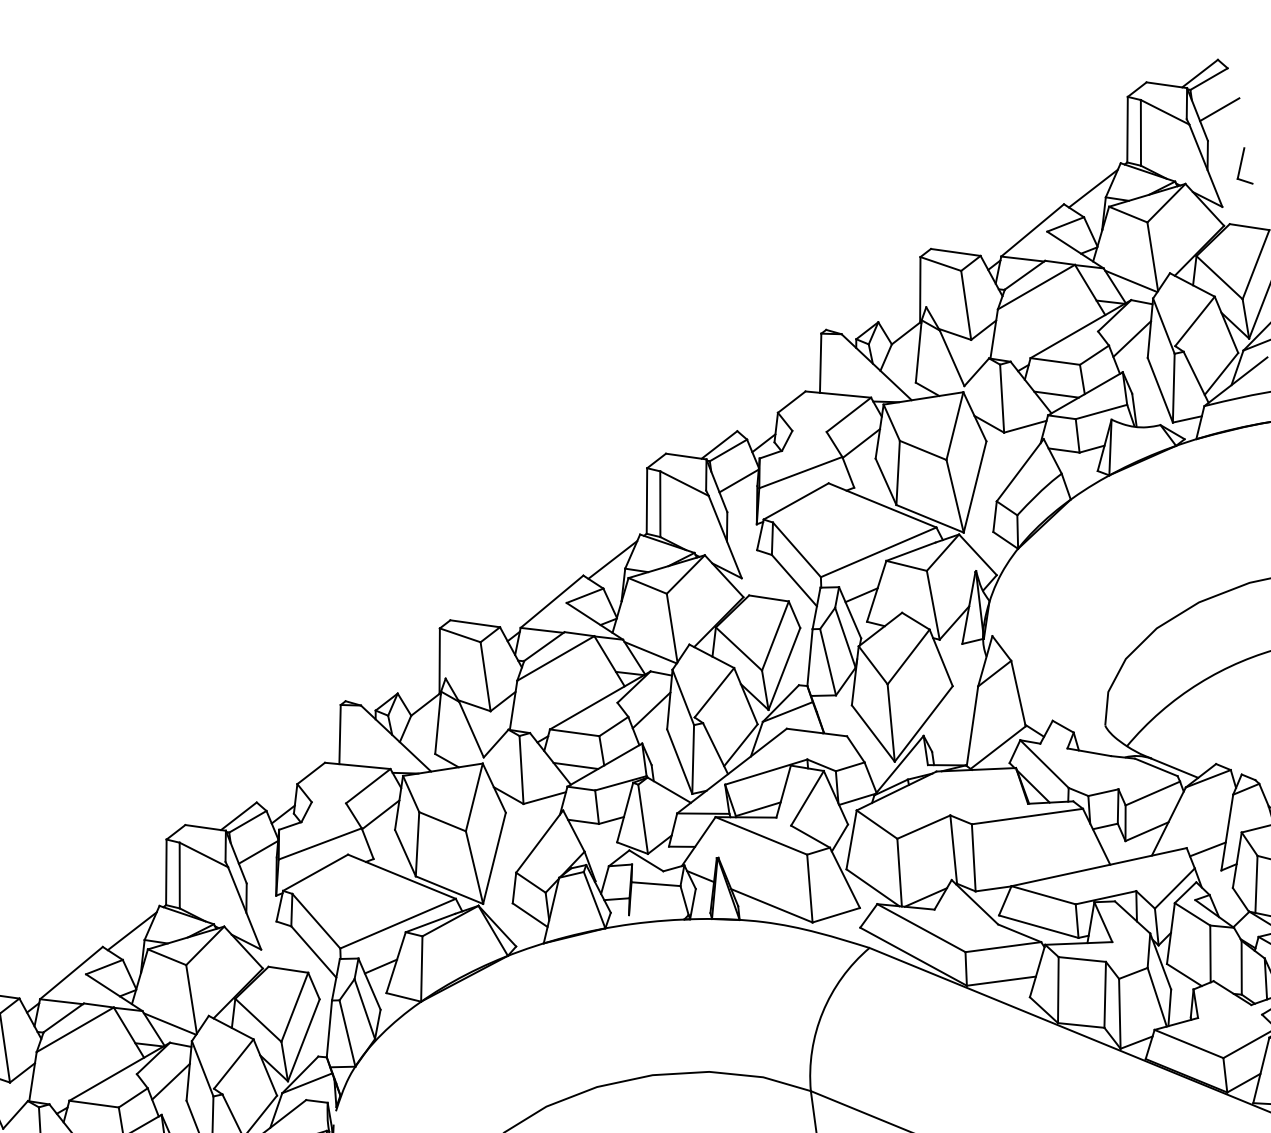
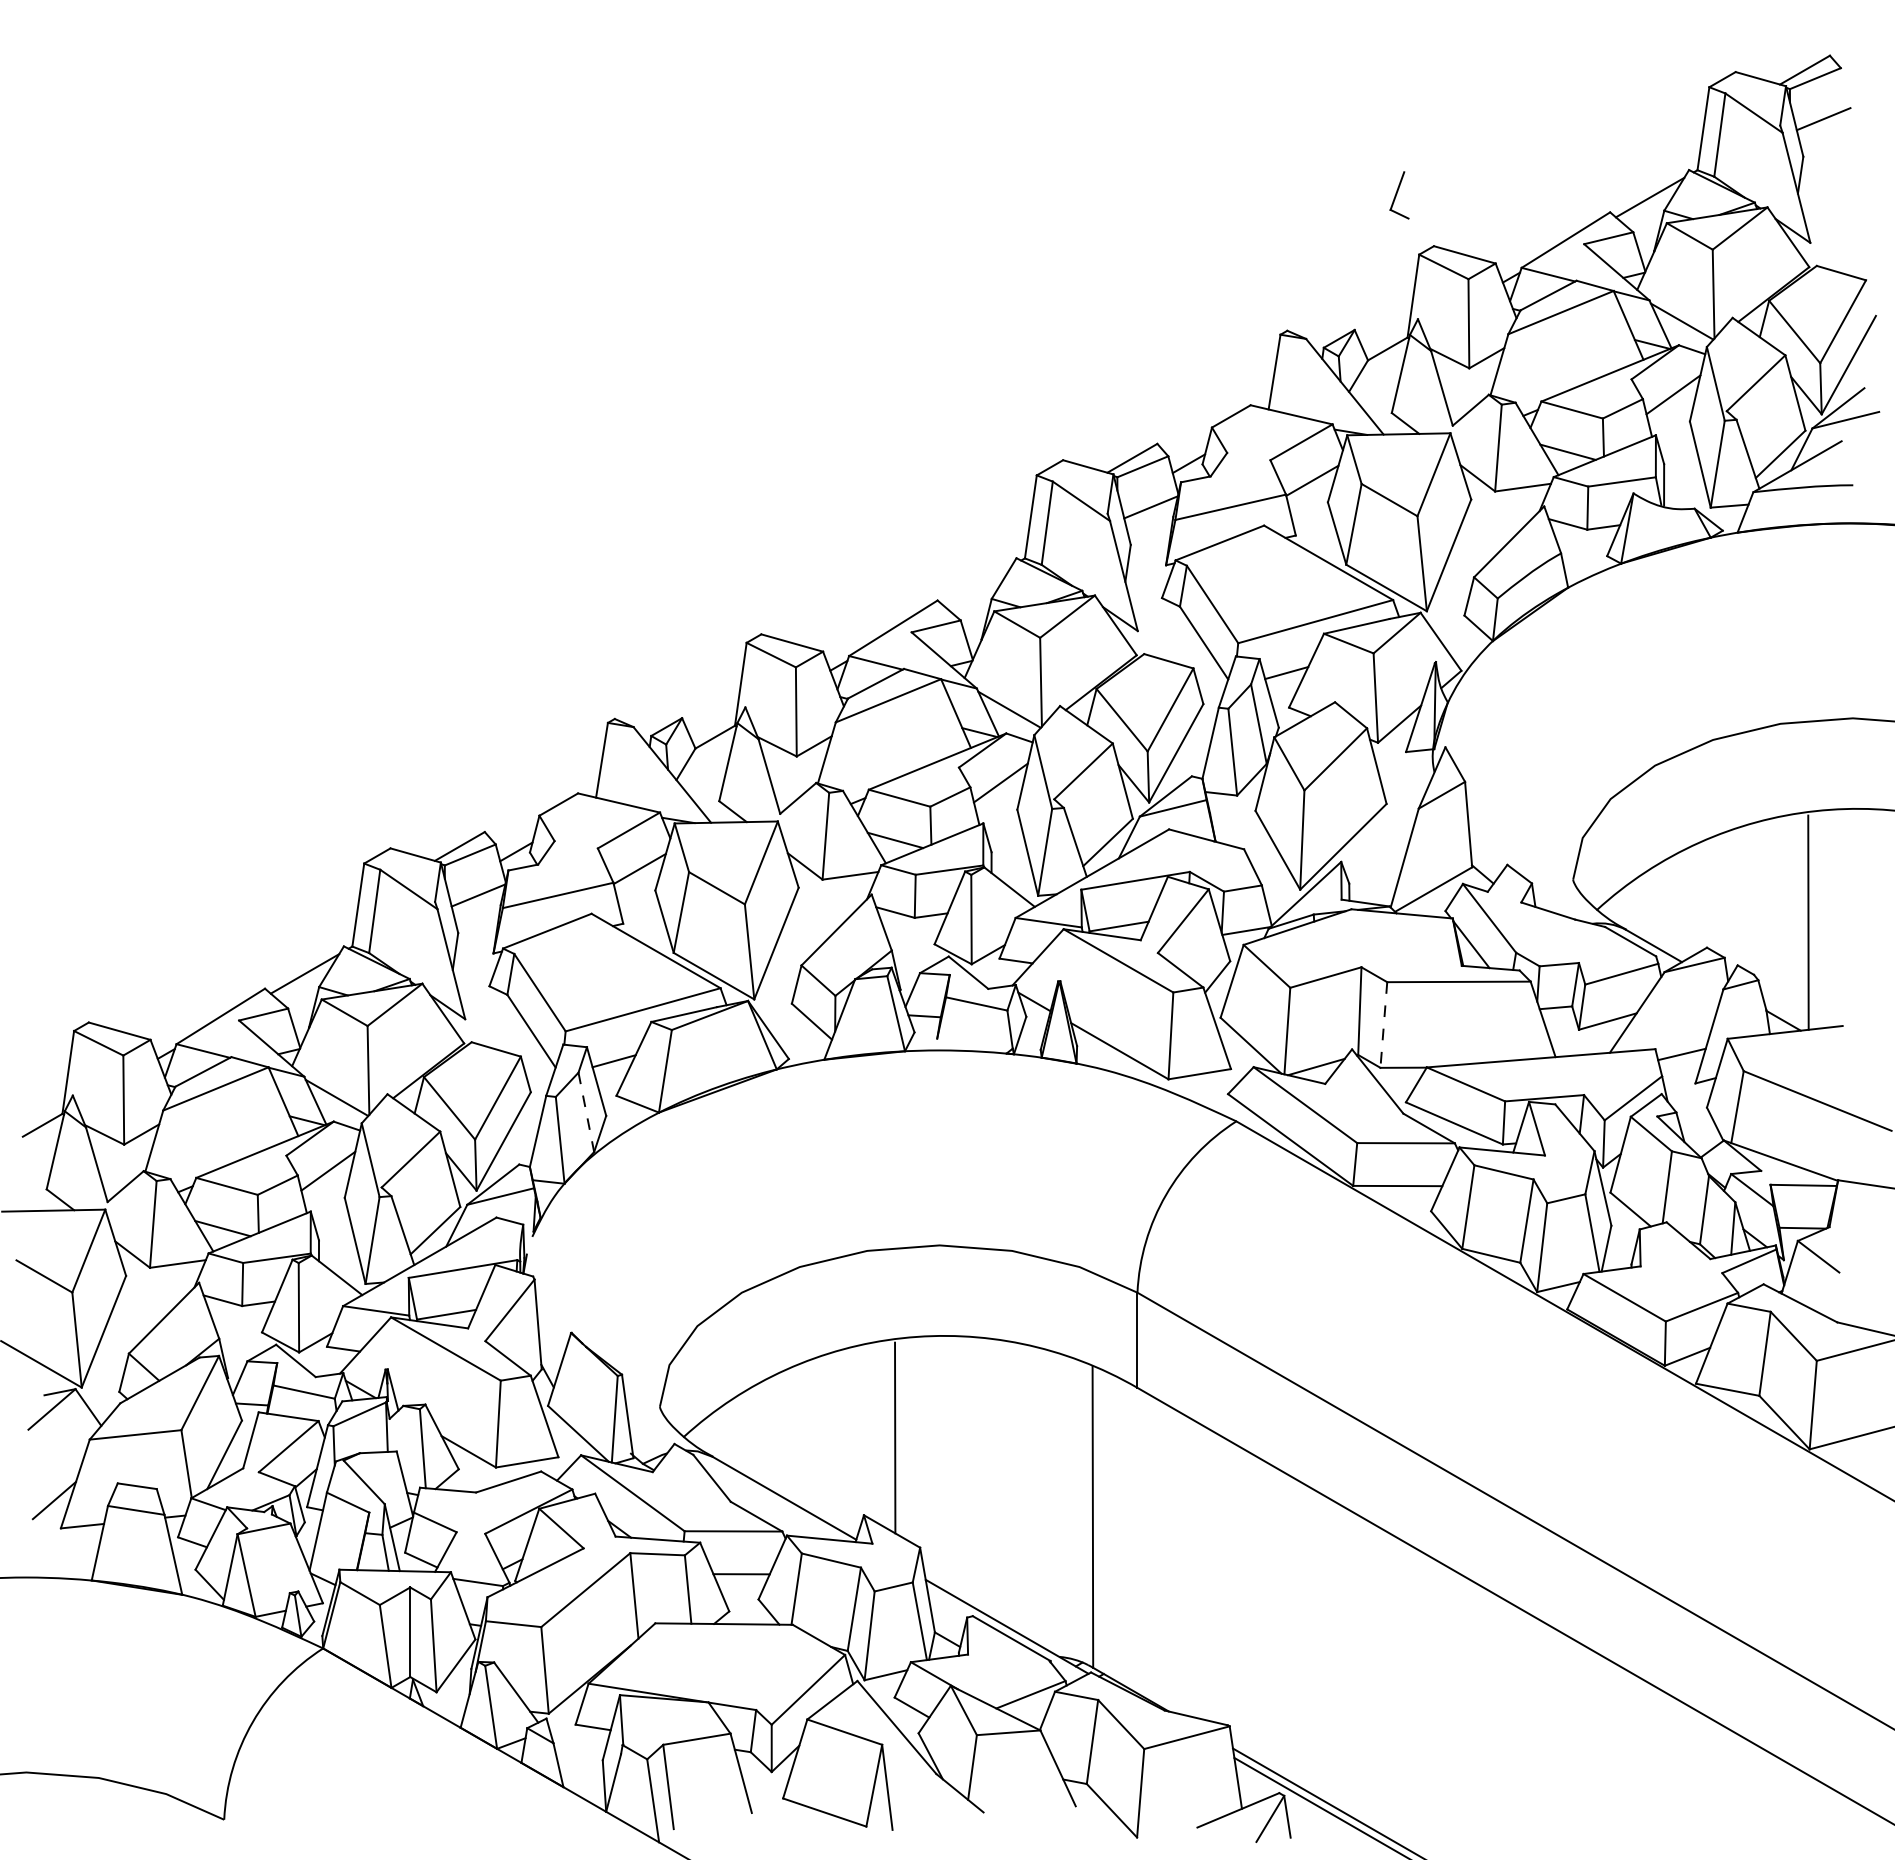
part: (1243, 166) -> (1399, 195), moved
line: (612, 559) -> (977, 585), removed
line: (973, 858) -> (1383, 1025), solid -> dashed
line: (364, 1009) -> (586, 1112), solid -> dashed

